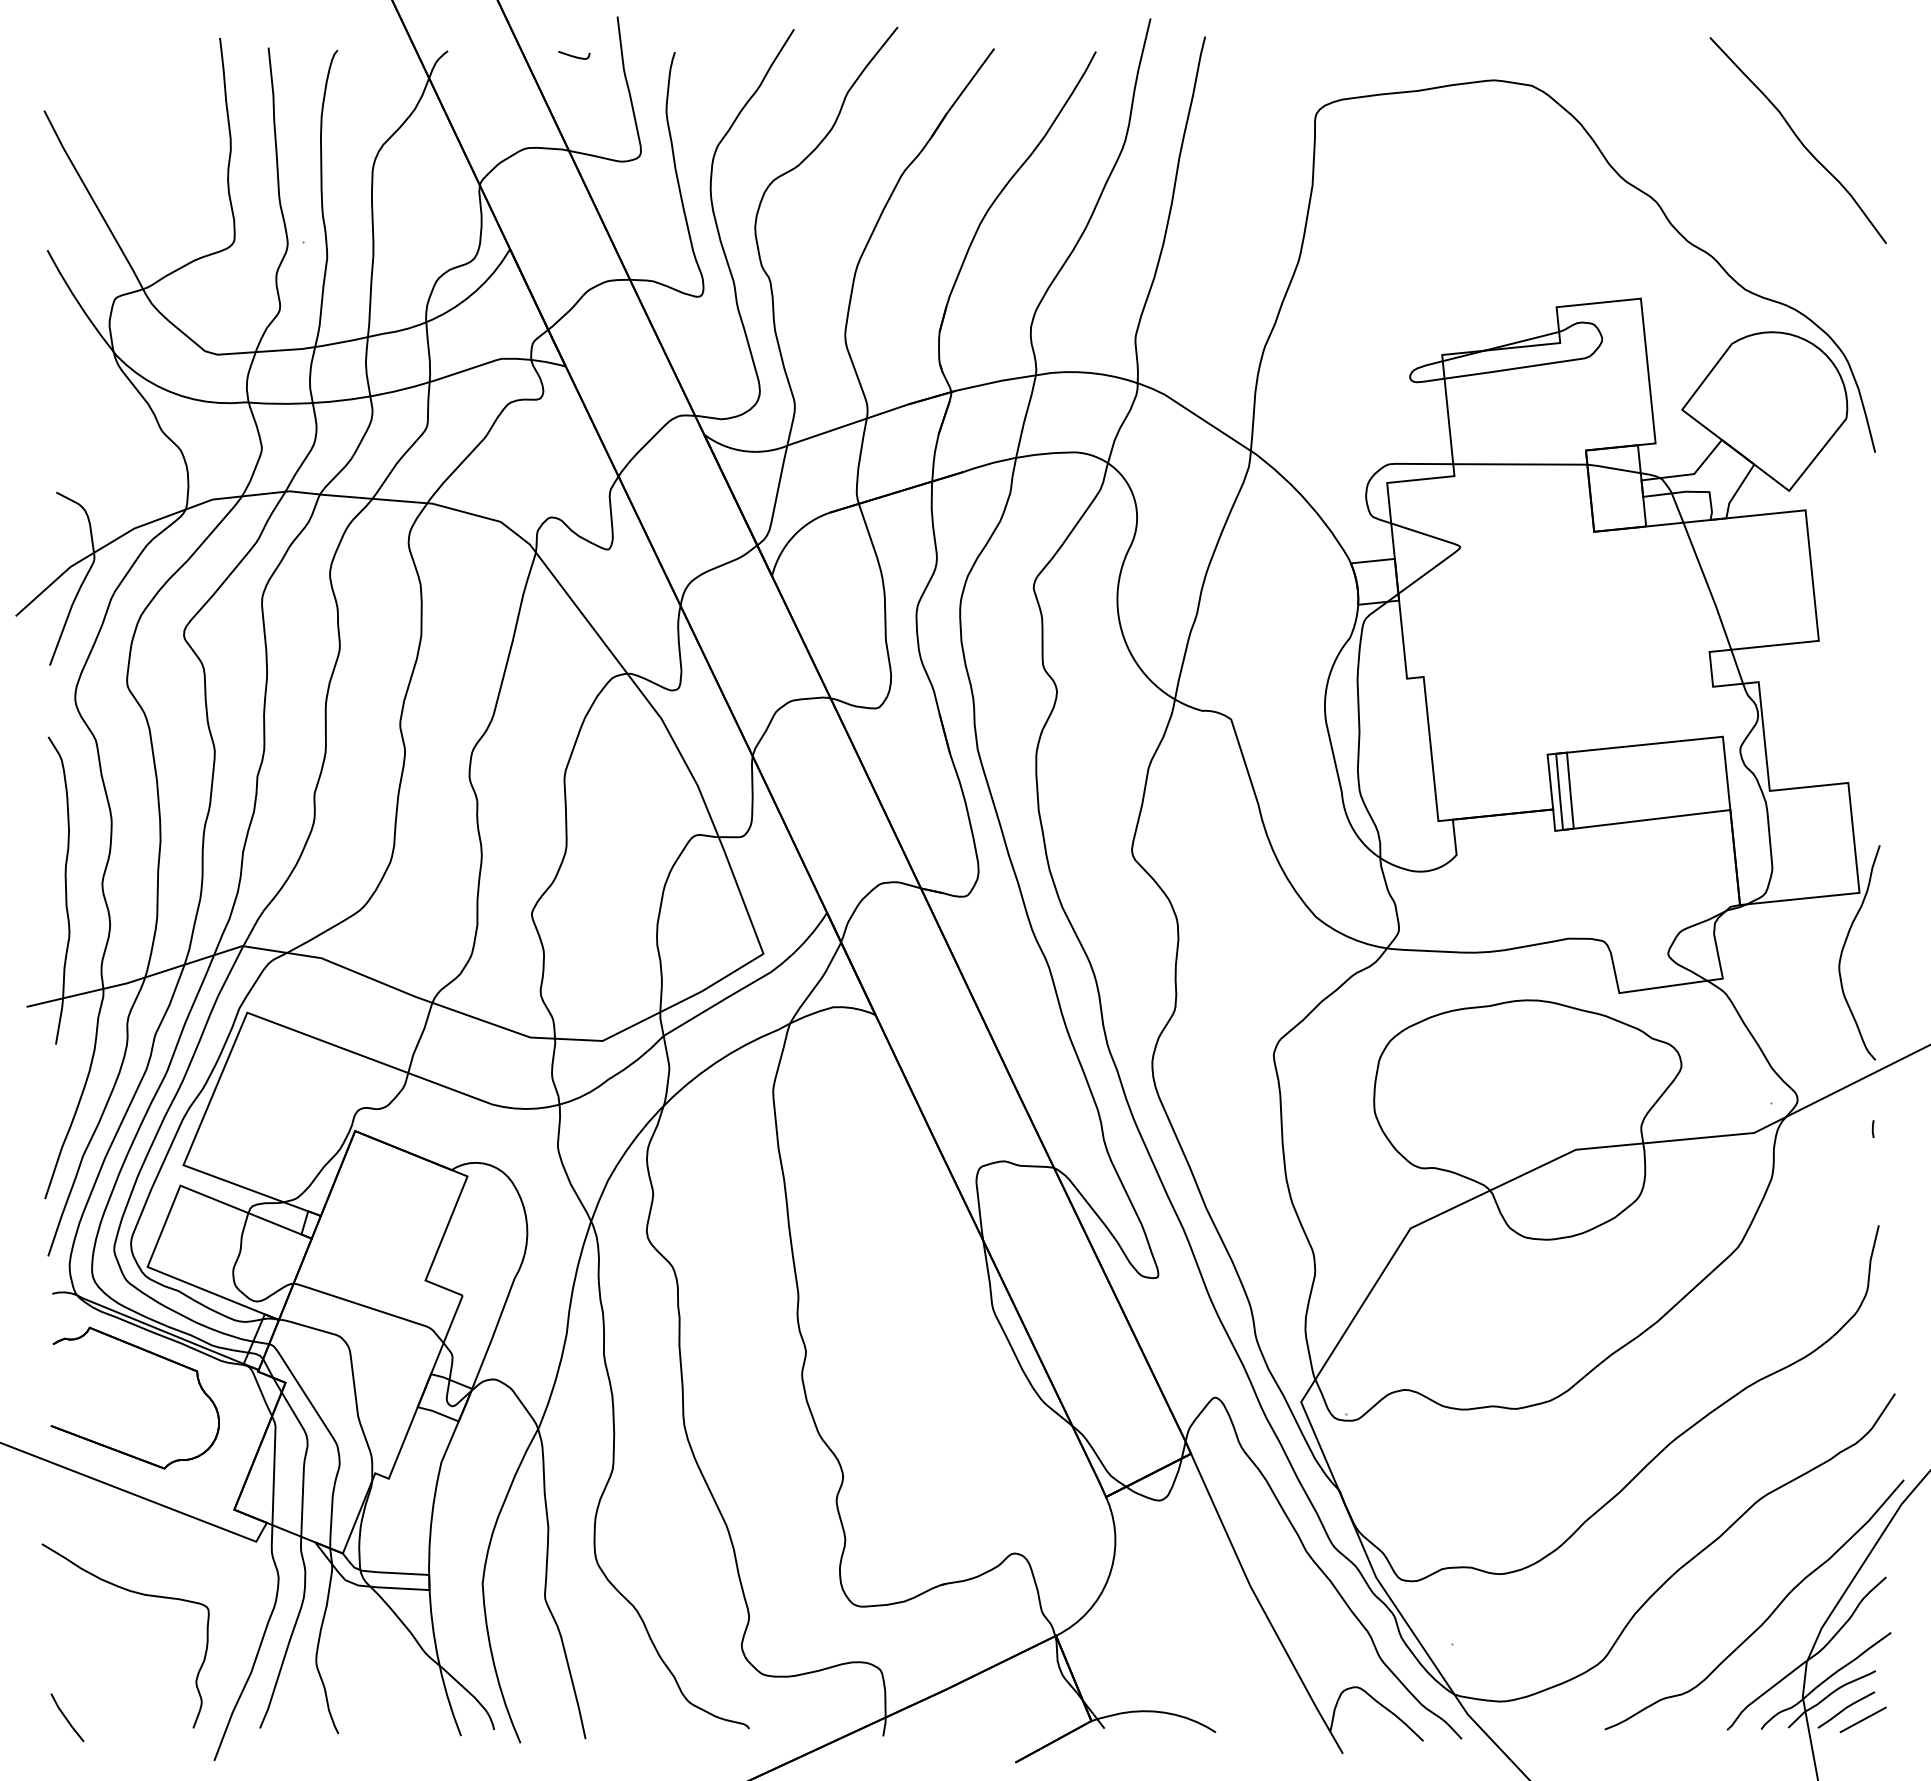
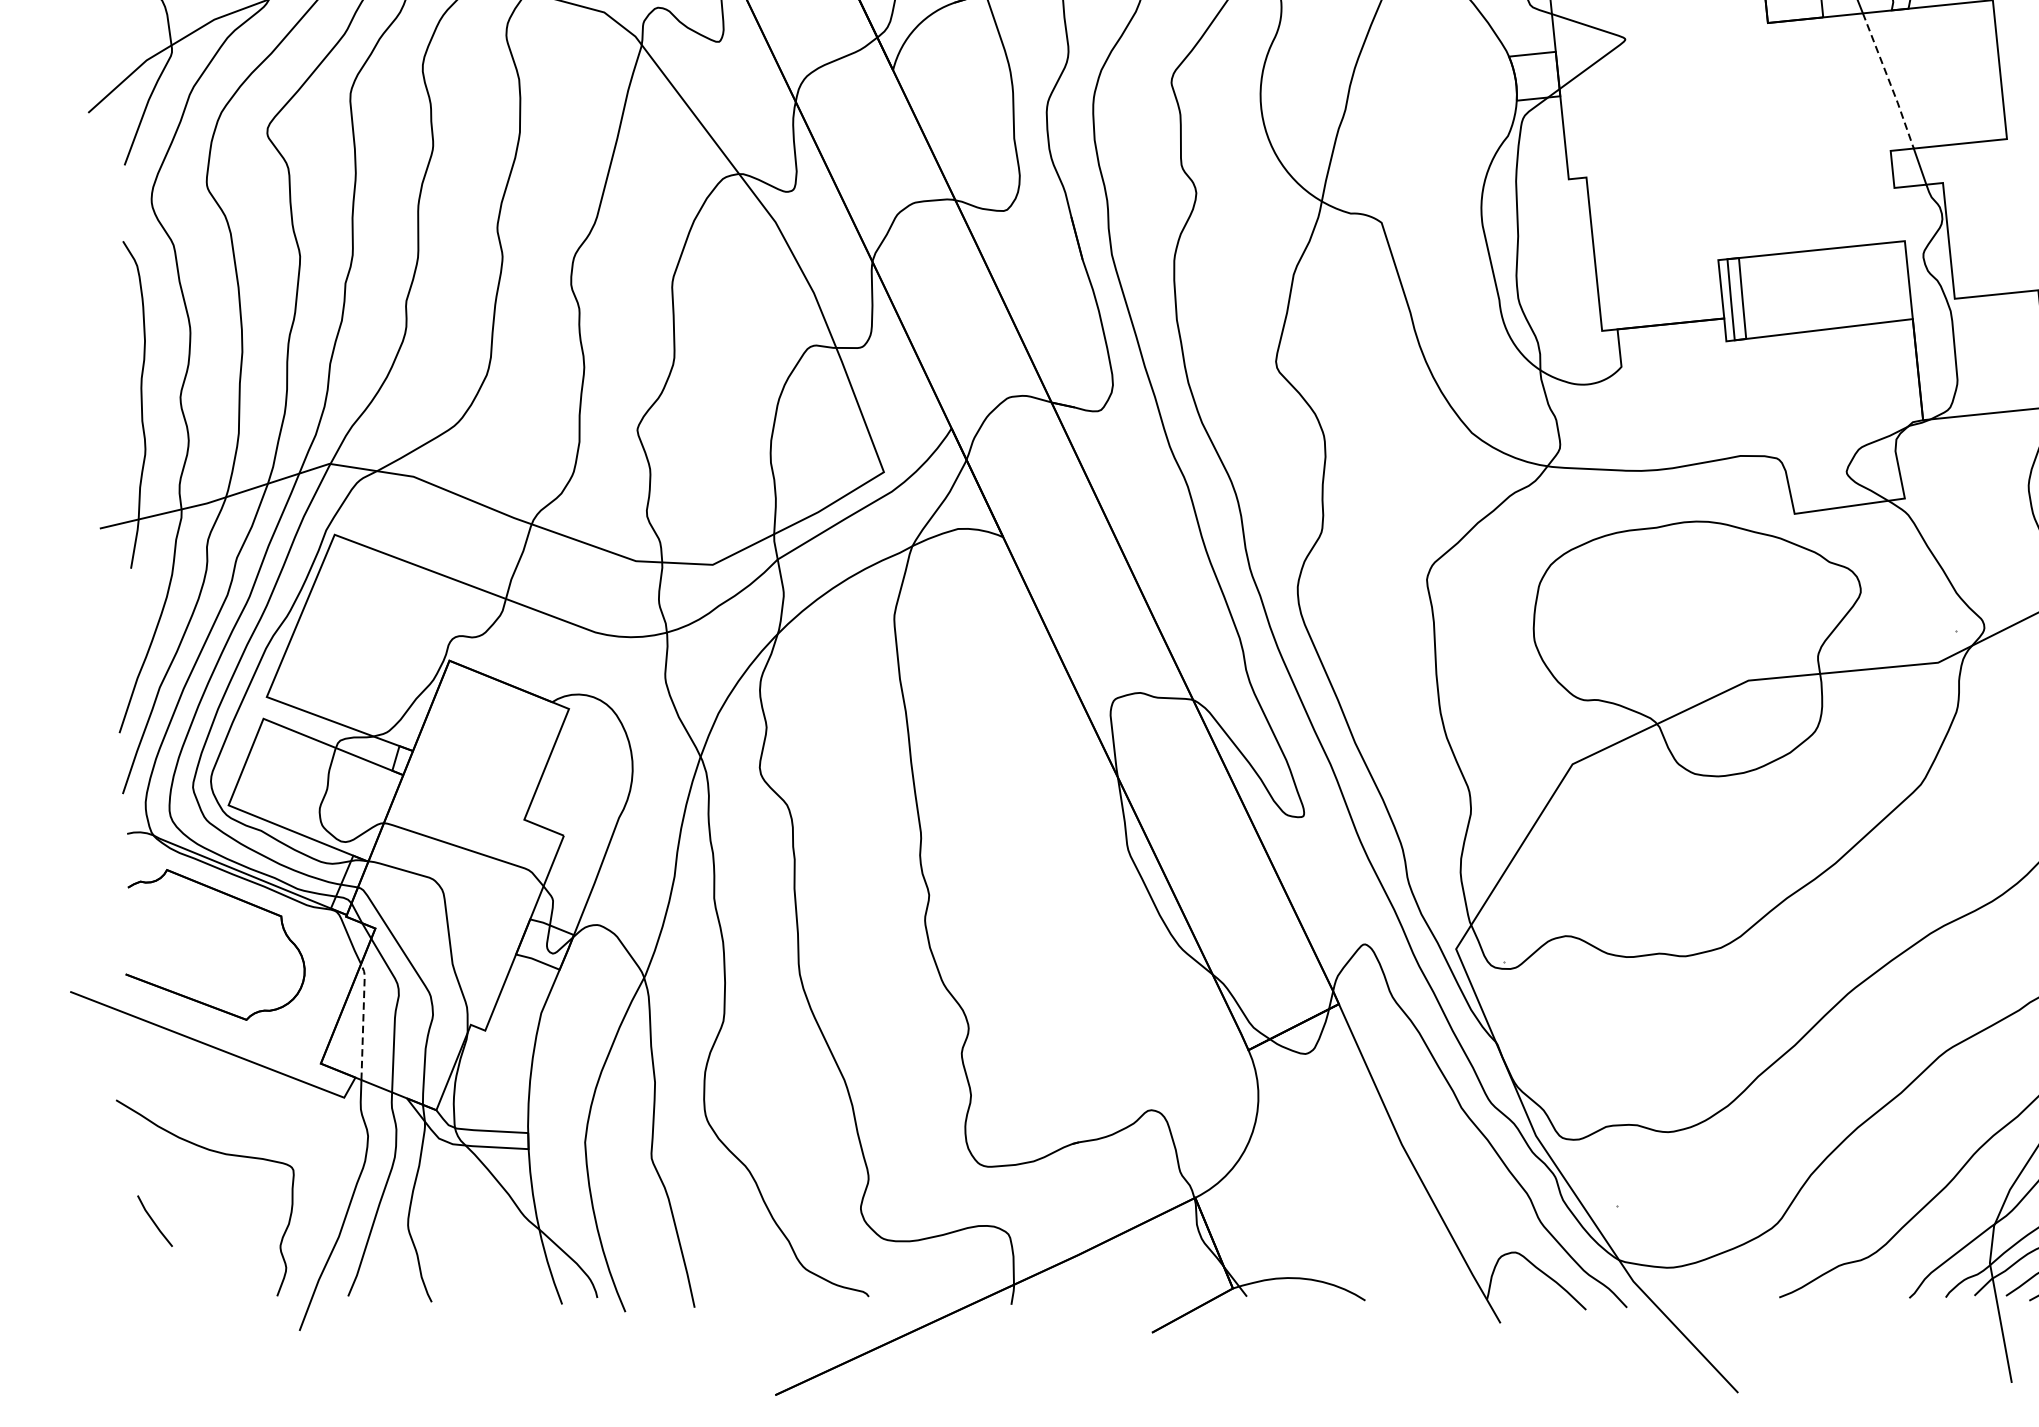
line: (1708, 586) -> (1889, 81), solid -> dashed
line: (274, 1468) -> (363, 1019), solid -> dashed
line: (66, 1717) -> (154, 1220), moved

